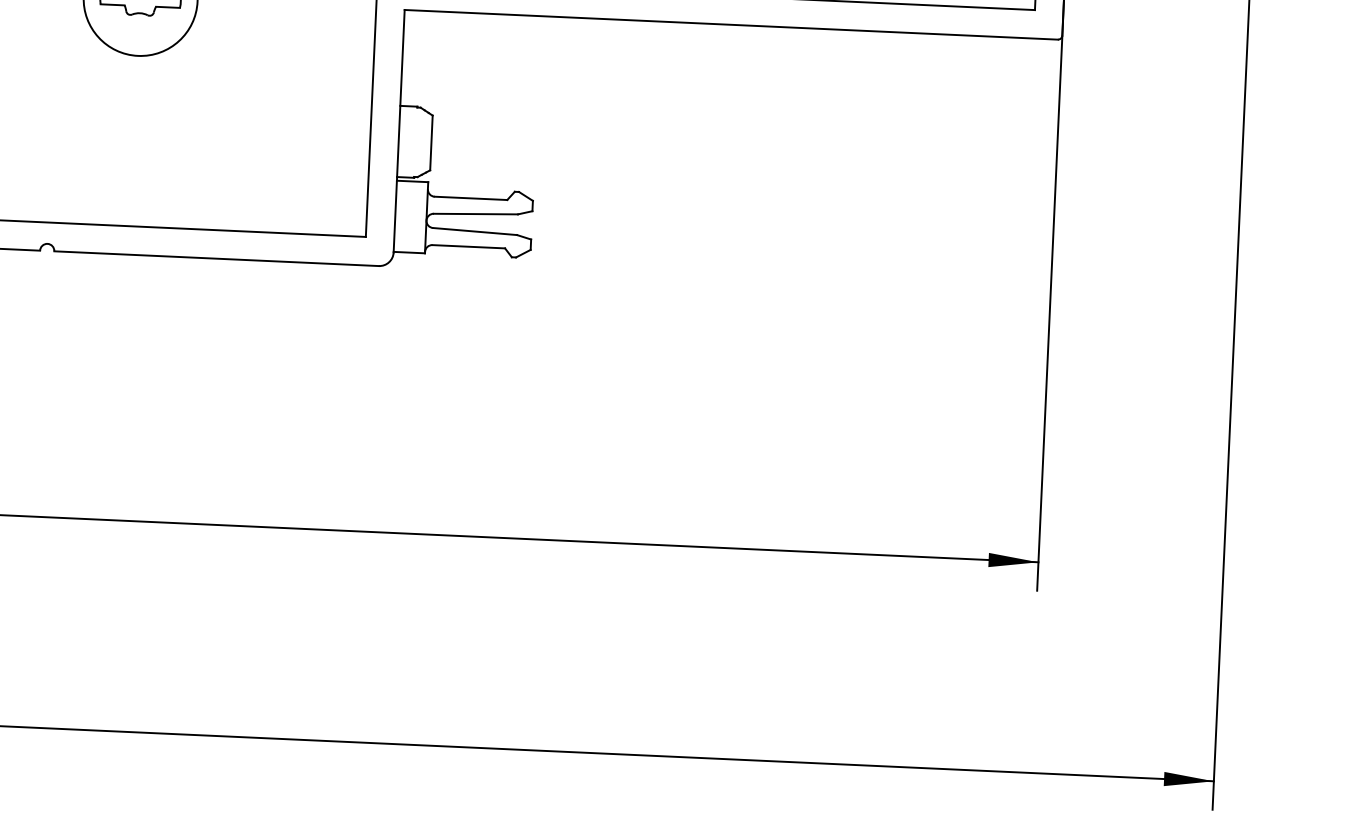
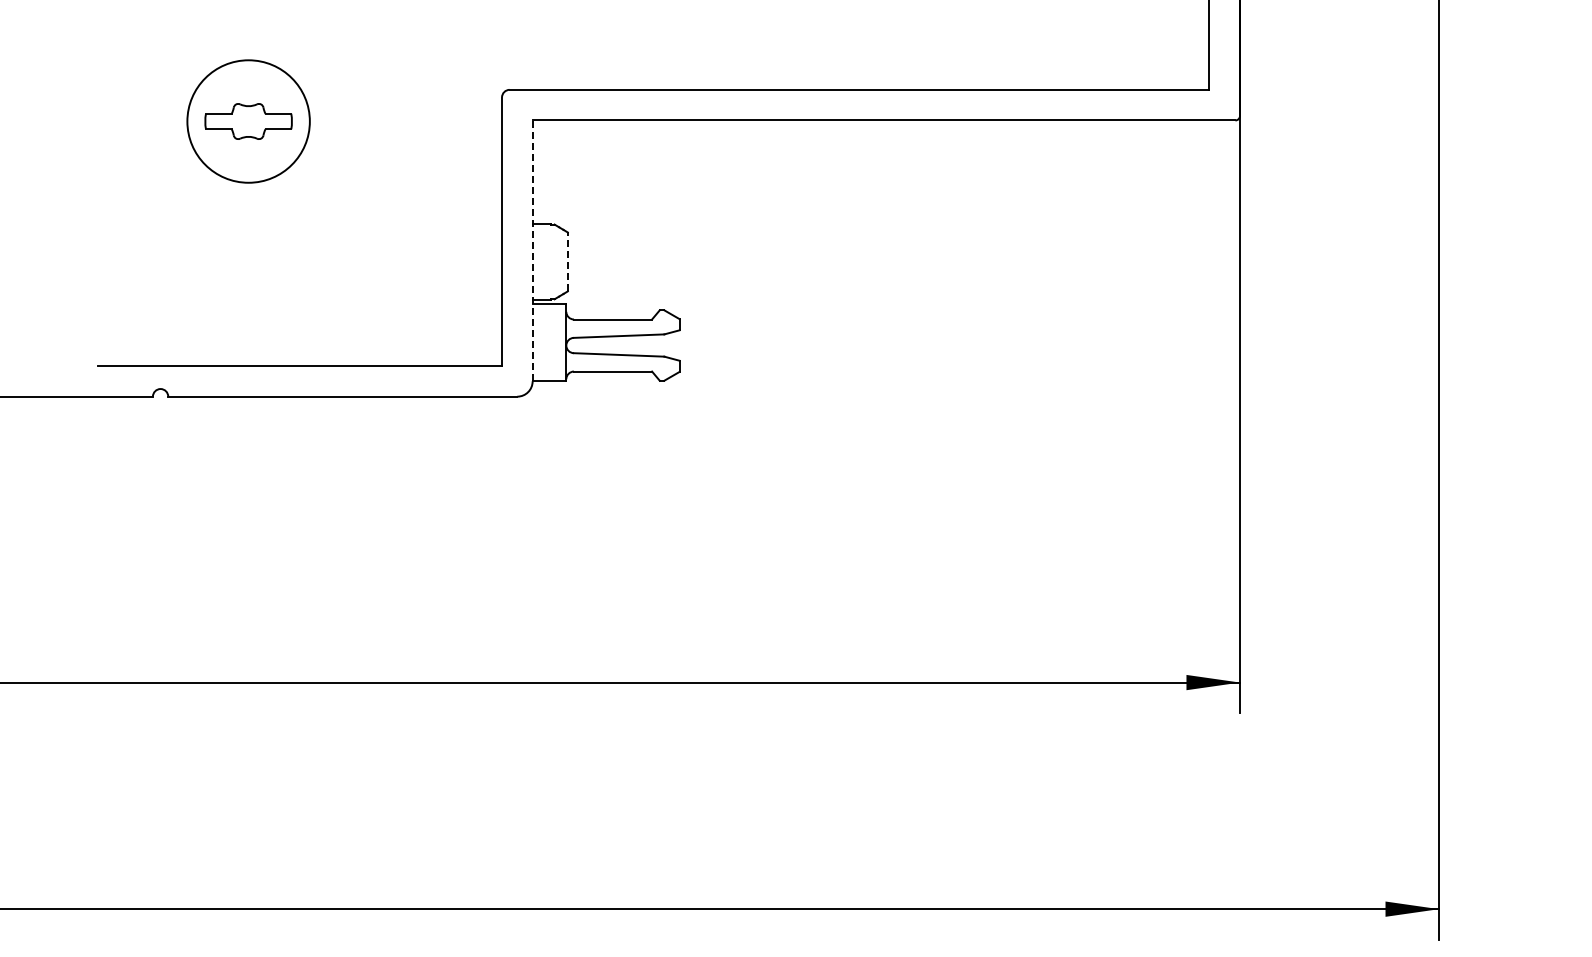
line: (399, 130) -> (532, 250), solid -> dashed
line: (431, 142) -> (567, 261), solid -> dashed

